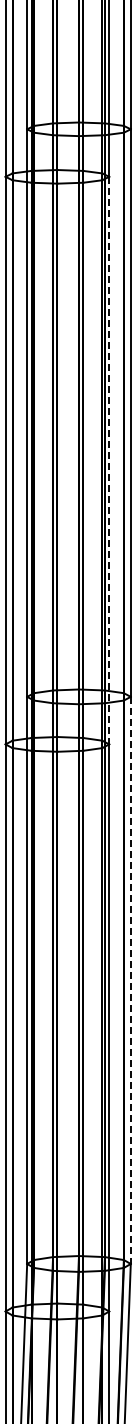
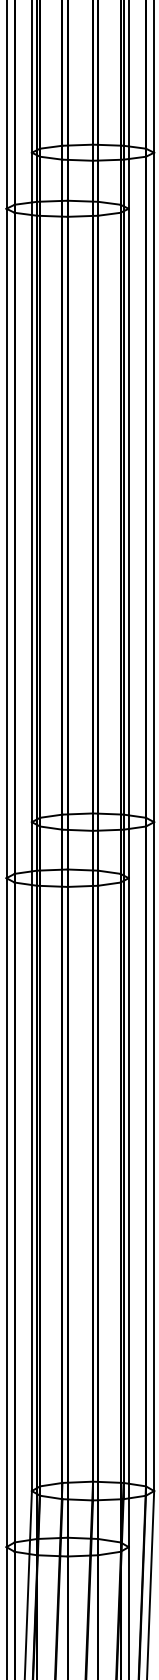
line: (109, 460) -> (129, 543), dashed -> solid
line: (130, 980) -> (153, 1156), dashed -> solid

